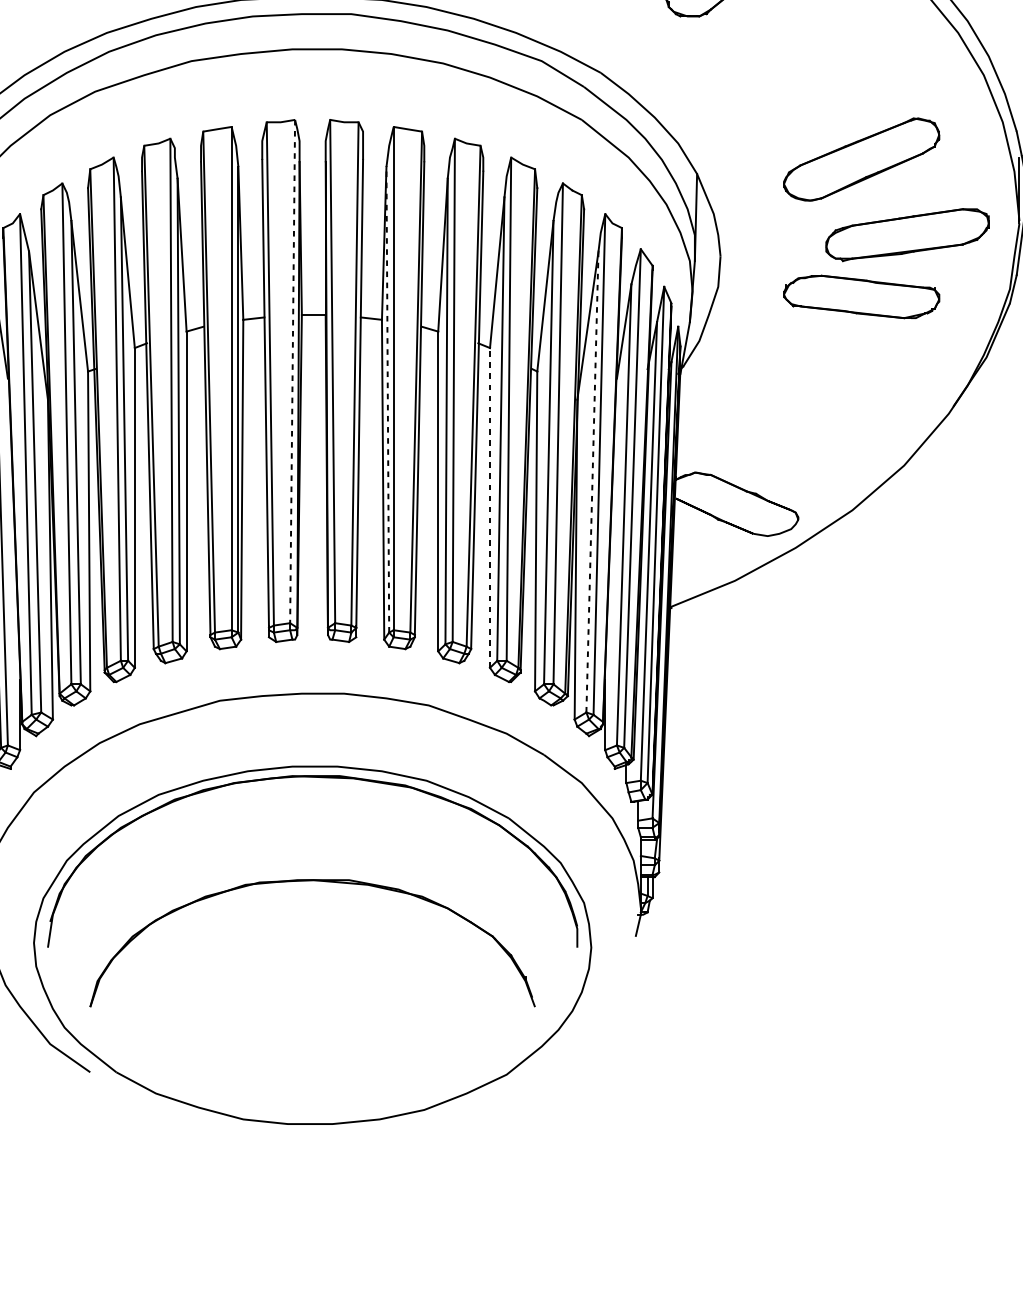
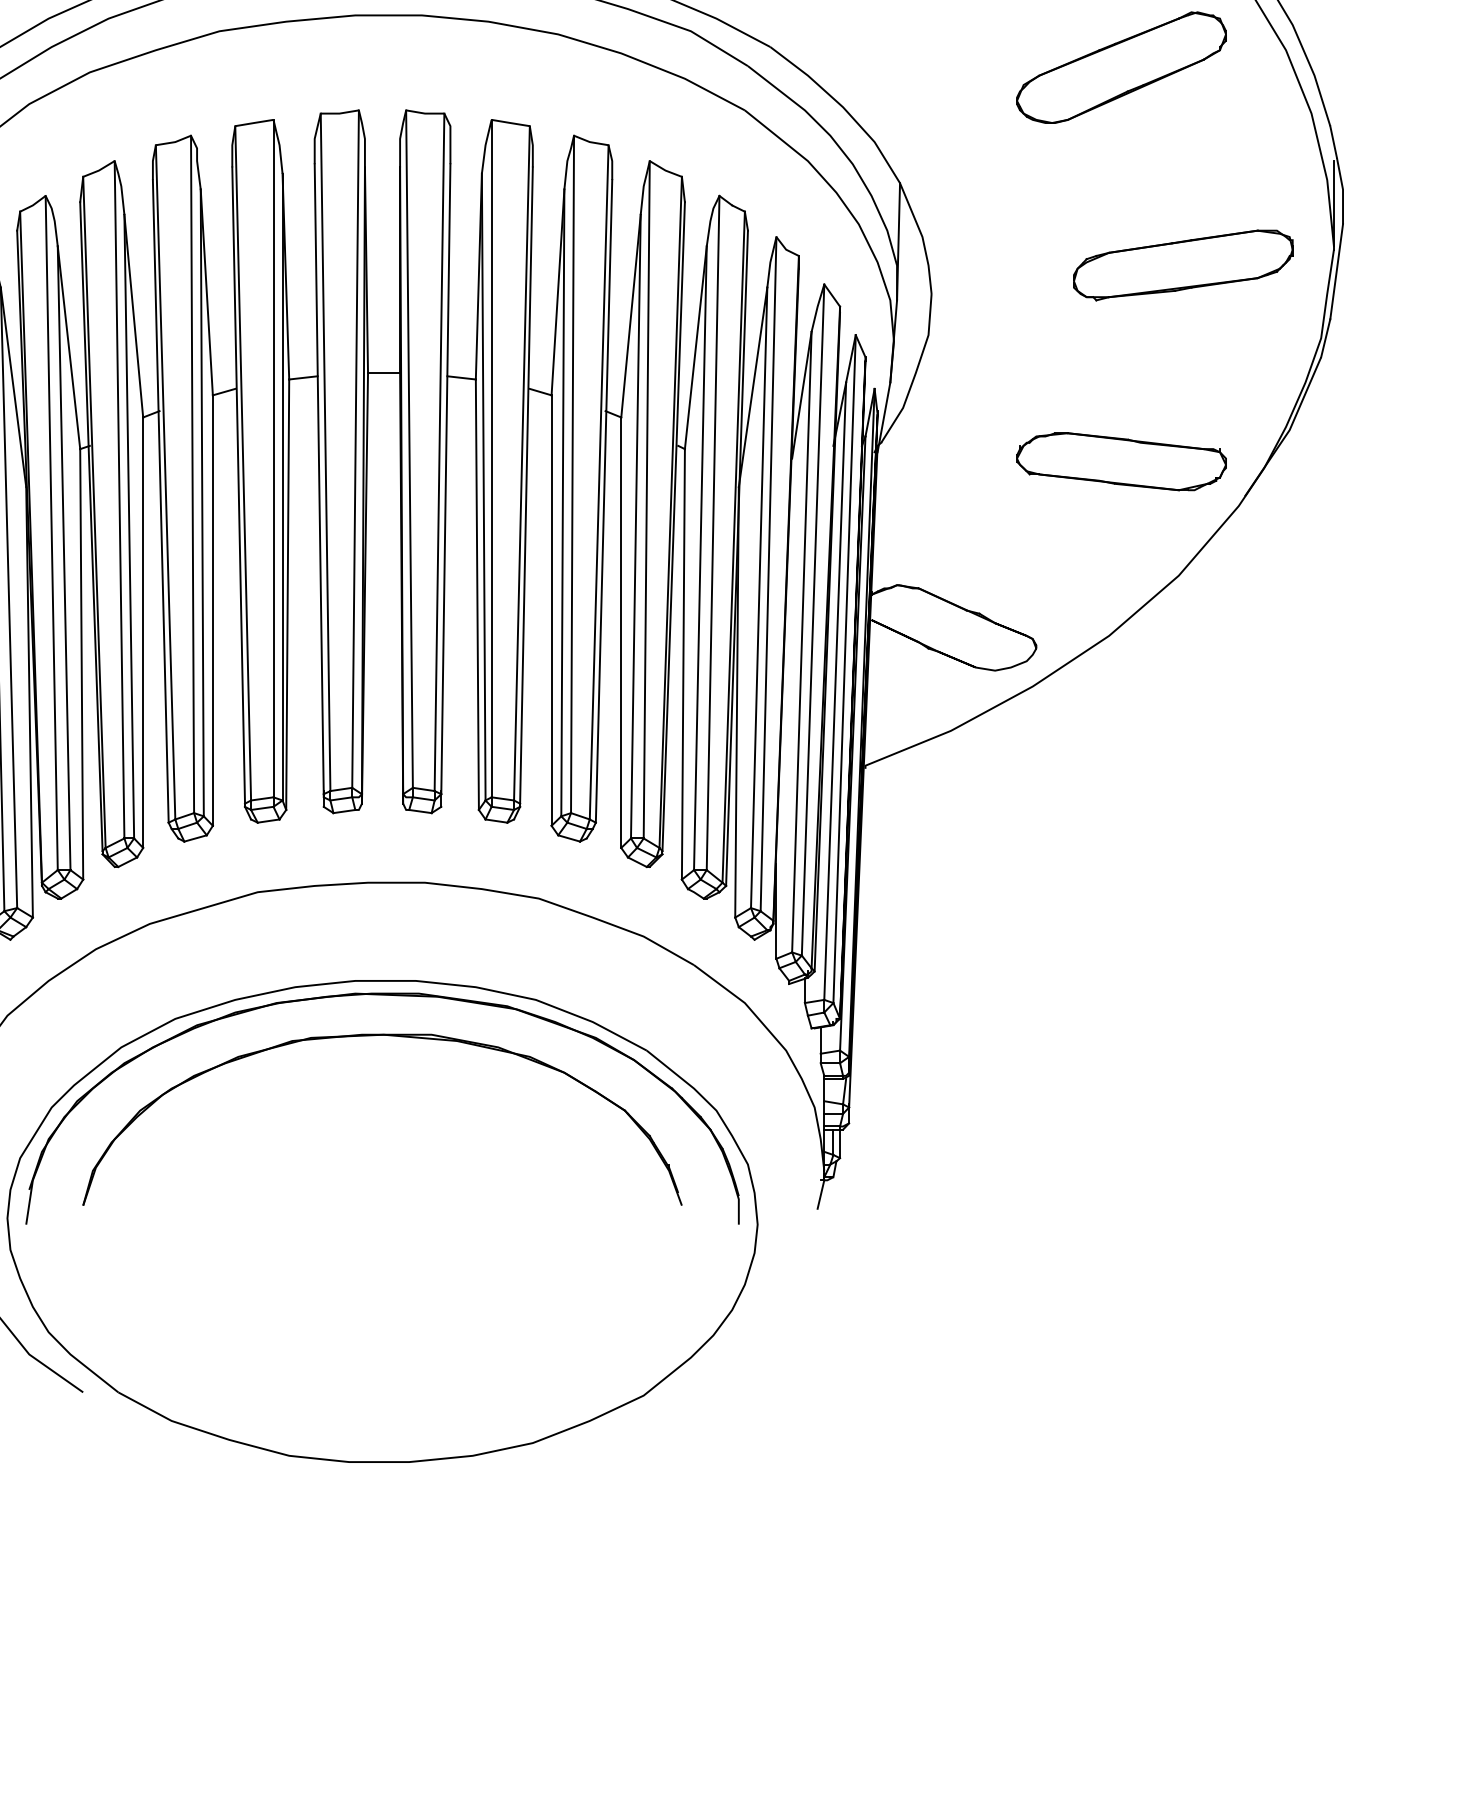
part: (861, 159) -> (1121, 67), moved
part: (861, 296) -> (1121, 461), moved
line: (292, 371) -> (355, 449), dashed -> solid
line: (387, 399) -> (483, 486), dashed -> solid
line: (592, 481) -> (759, 597), dashed -> solid
line: (490, 507) -> (621, 632), dashed -> solid
part: (317, 881) -> (389, 1036), moved

